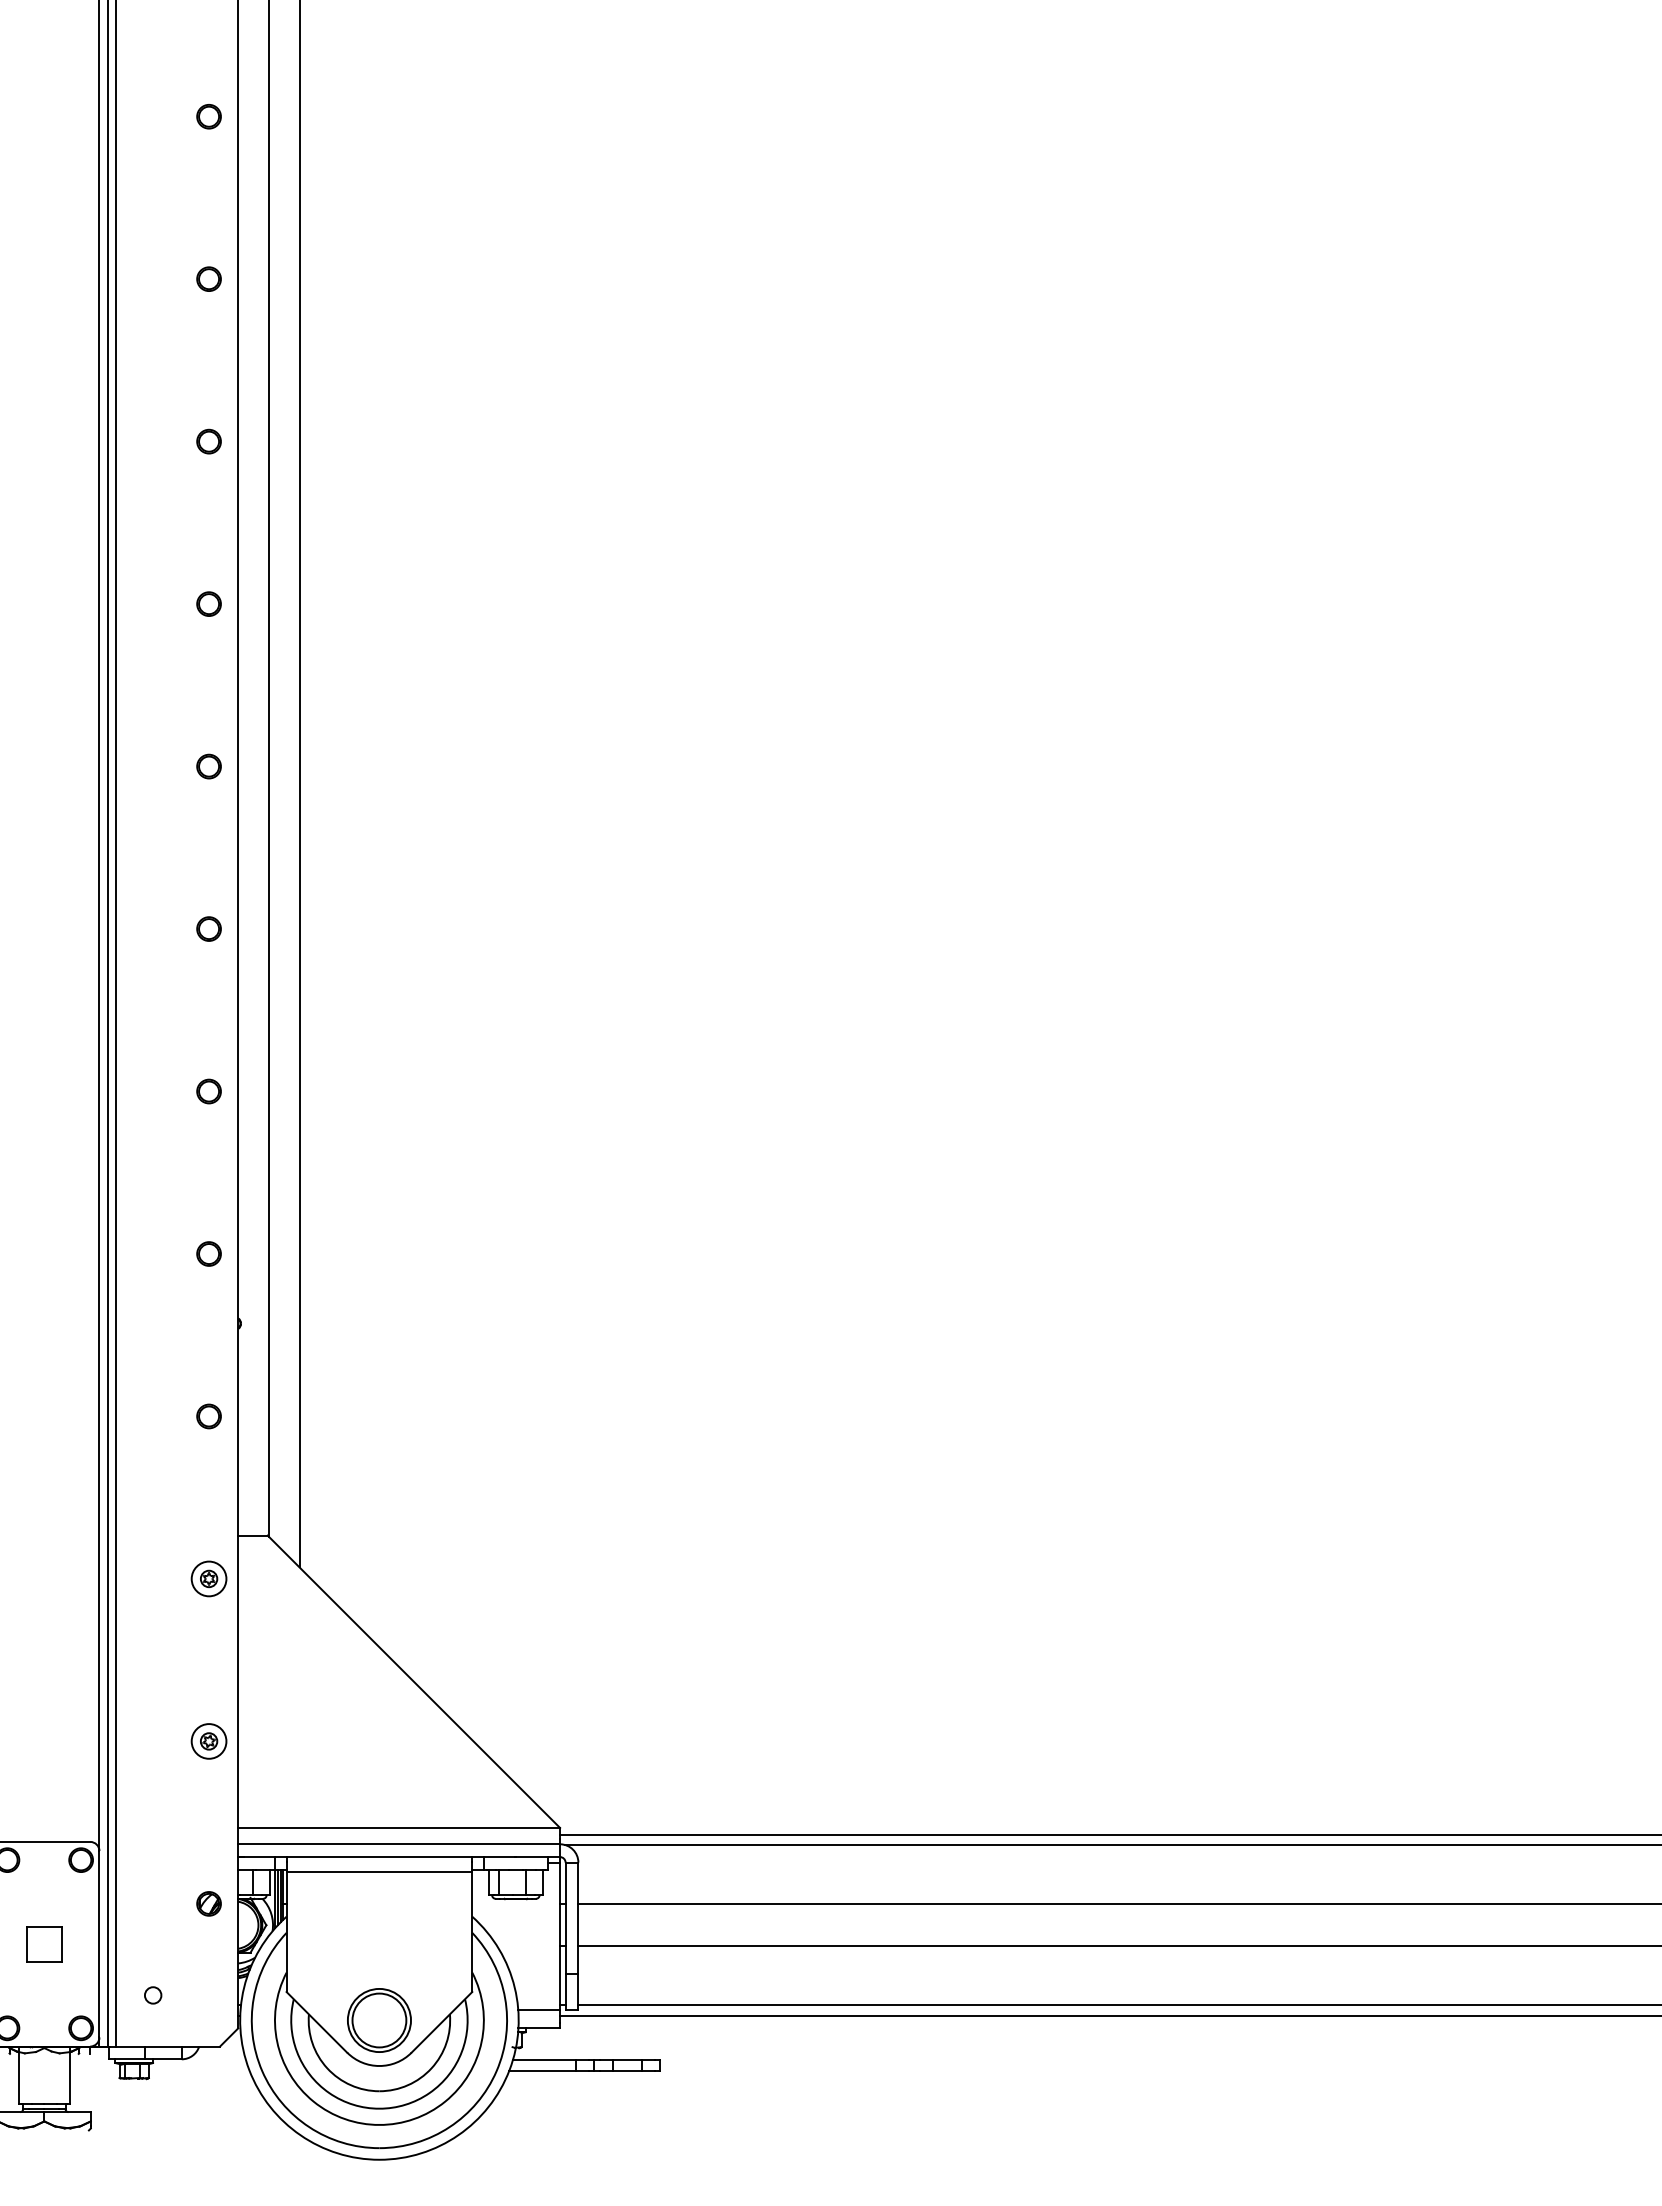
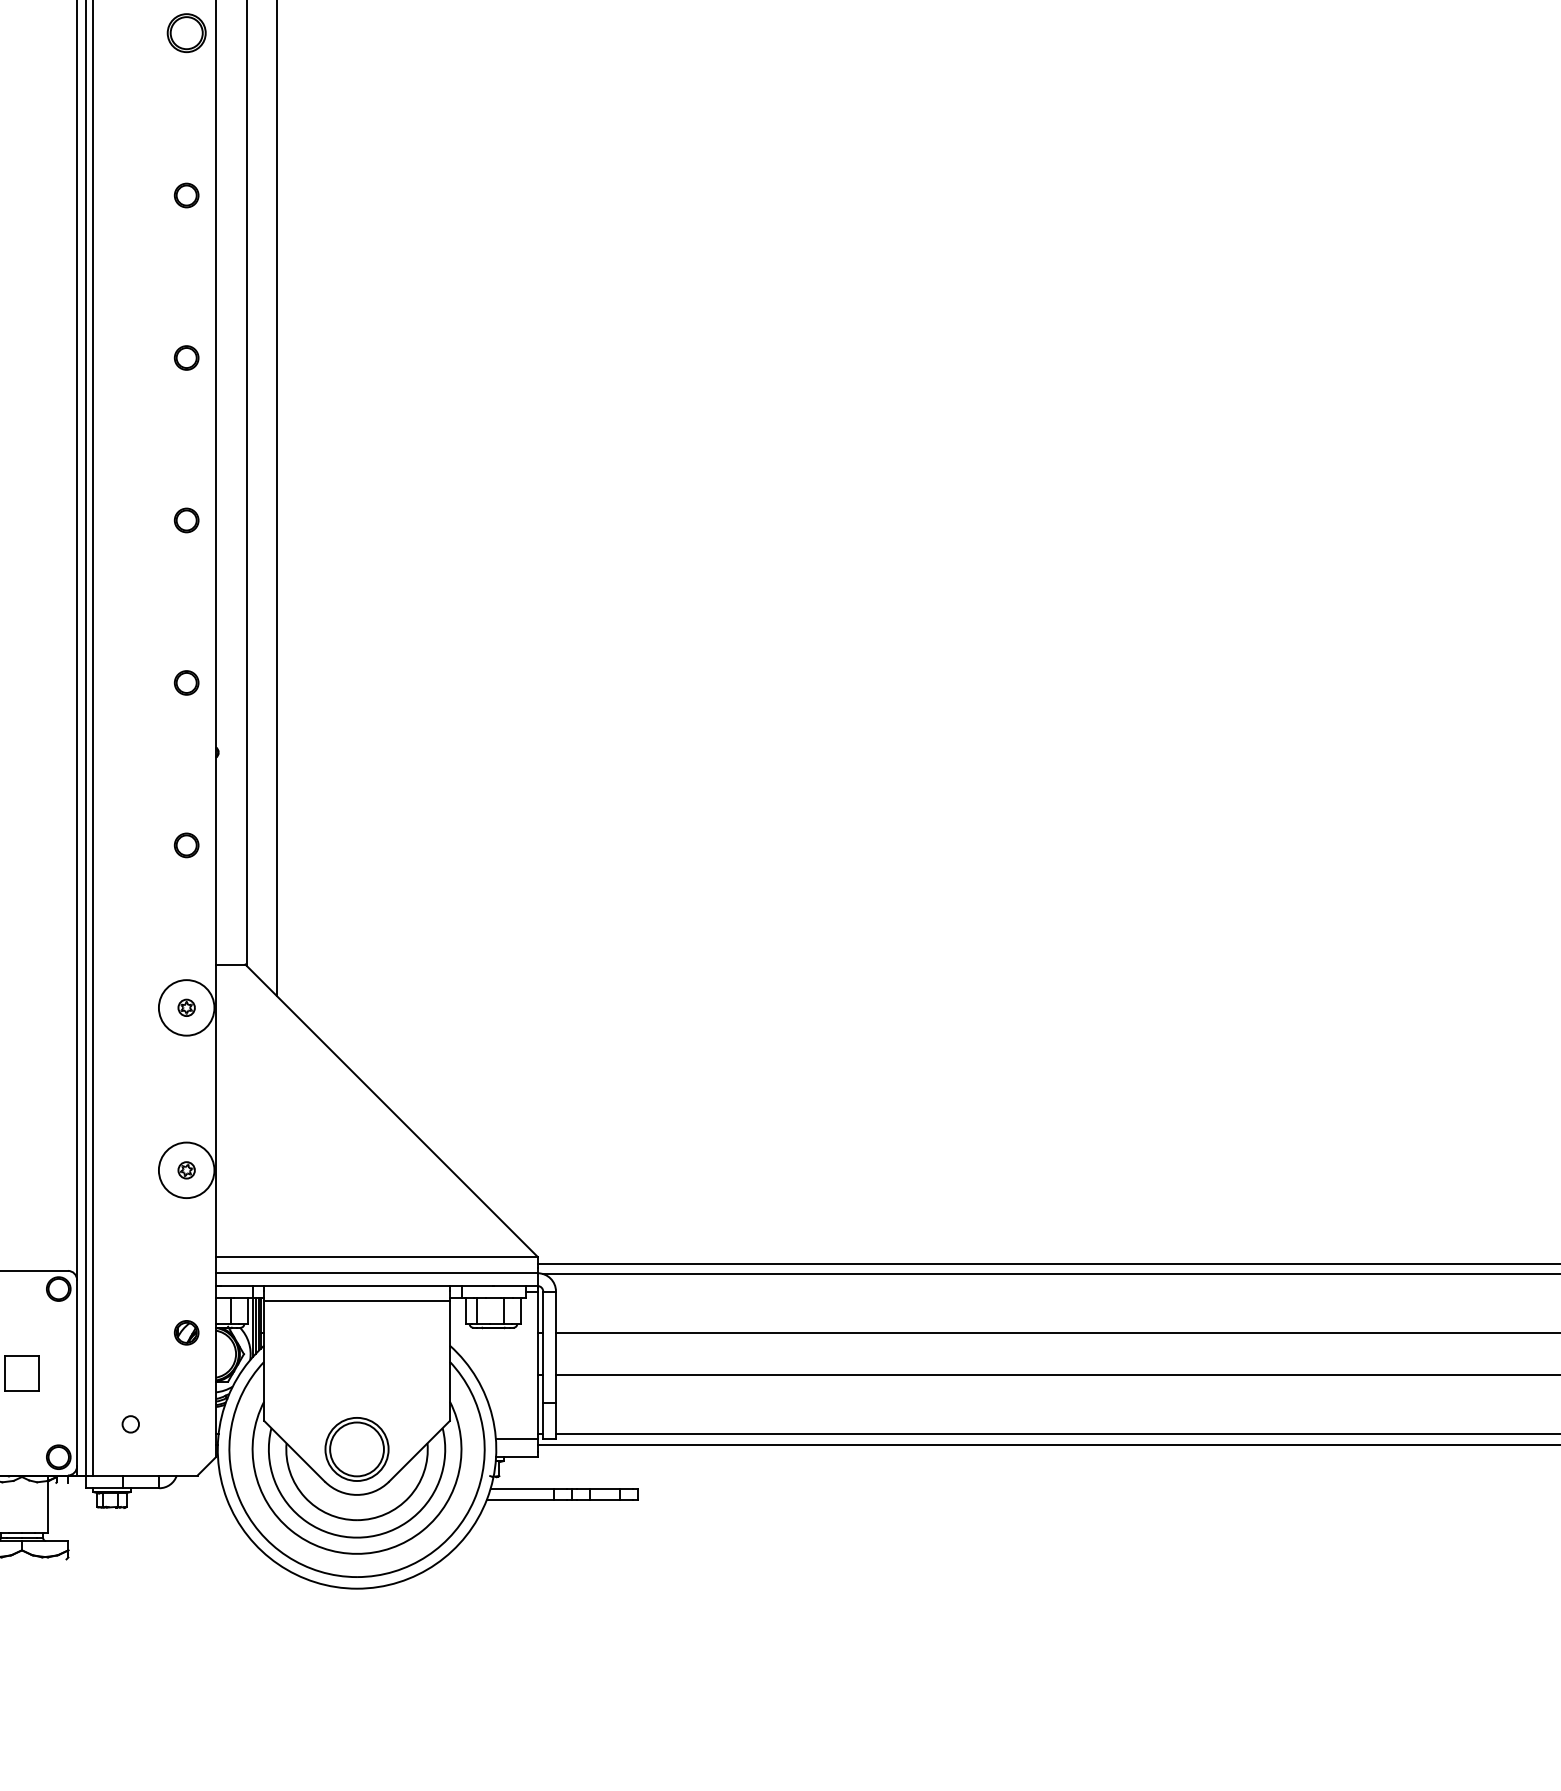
part: (208, 603) -> (186, 32), size x1.6
circle: (208, 1578) -> (186, 1007), size x1.6
circle: (208, 1741) -> (186, 1170), size x1.6

